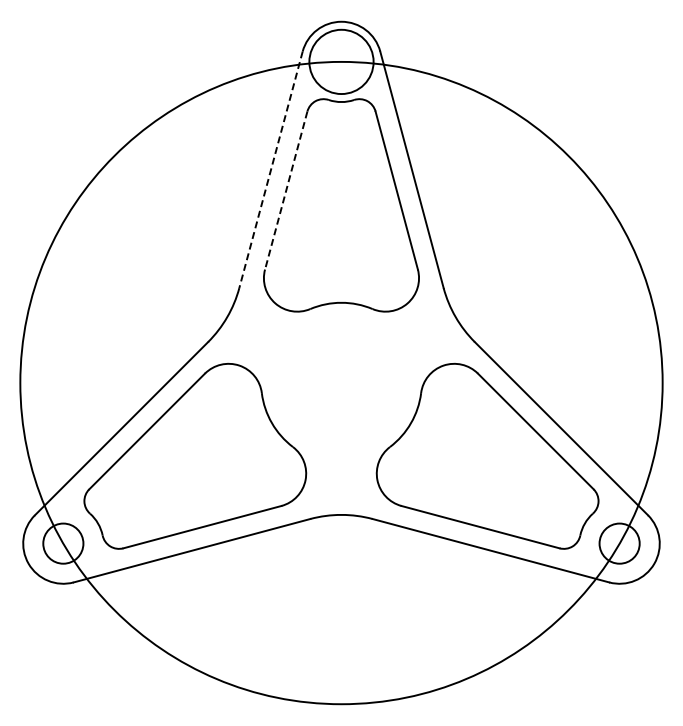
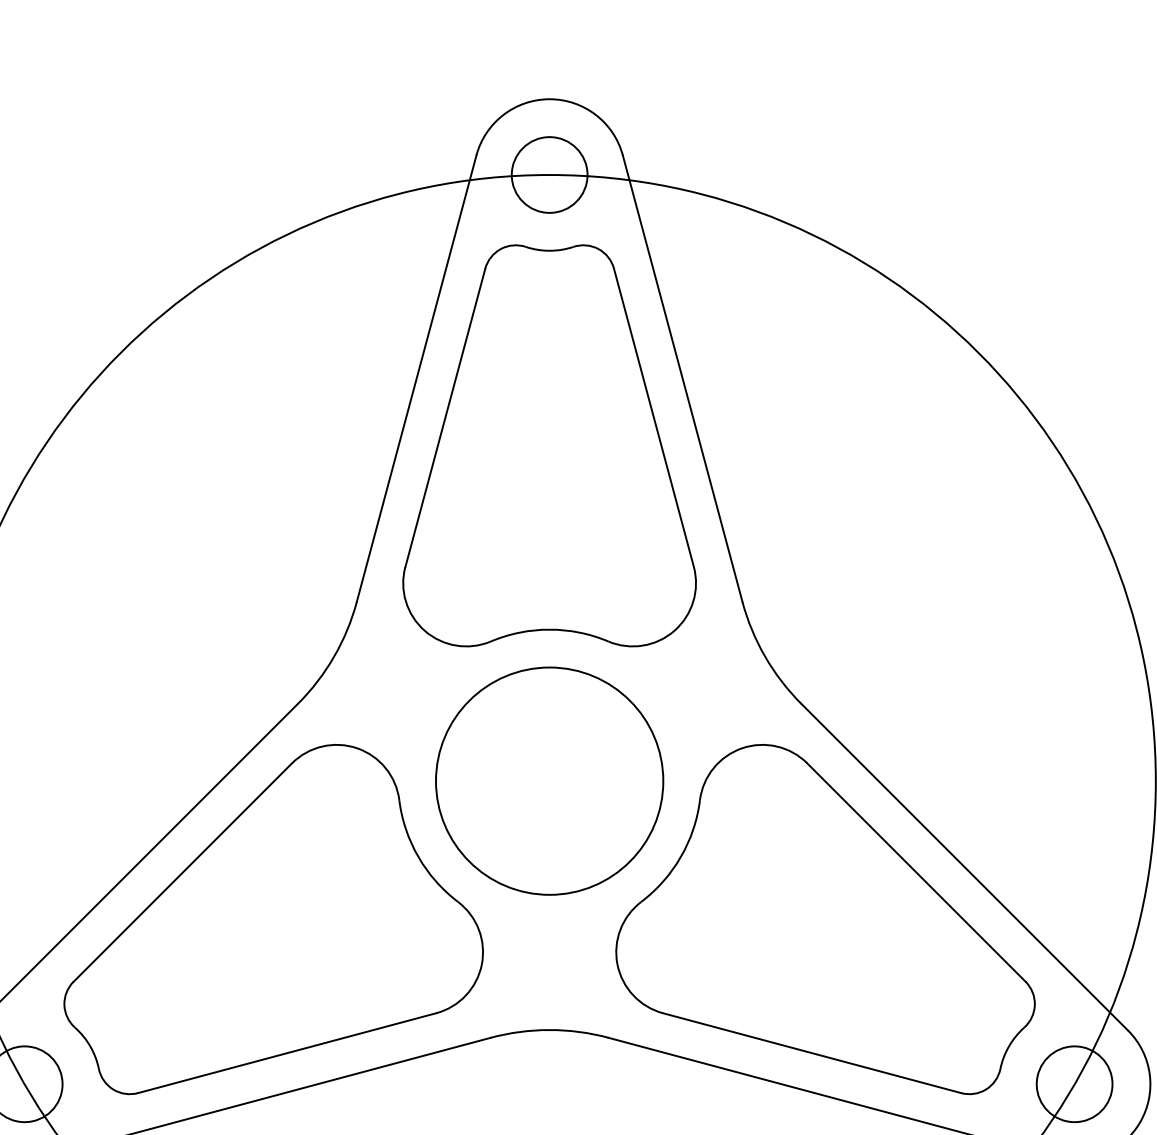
circle: (341, 61) -> (549, 174), size x0.62
line: (270, 170) -> (415, 379), dashed -> solid
line: (286, 190) -> (445, 417), dashed -> solid
circle: (341, 383) -> (549, 781), added

